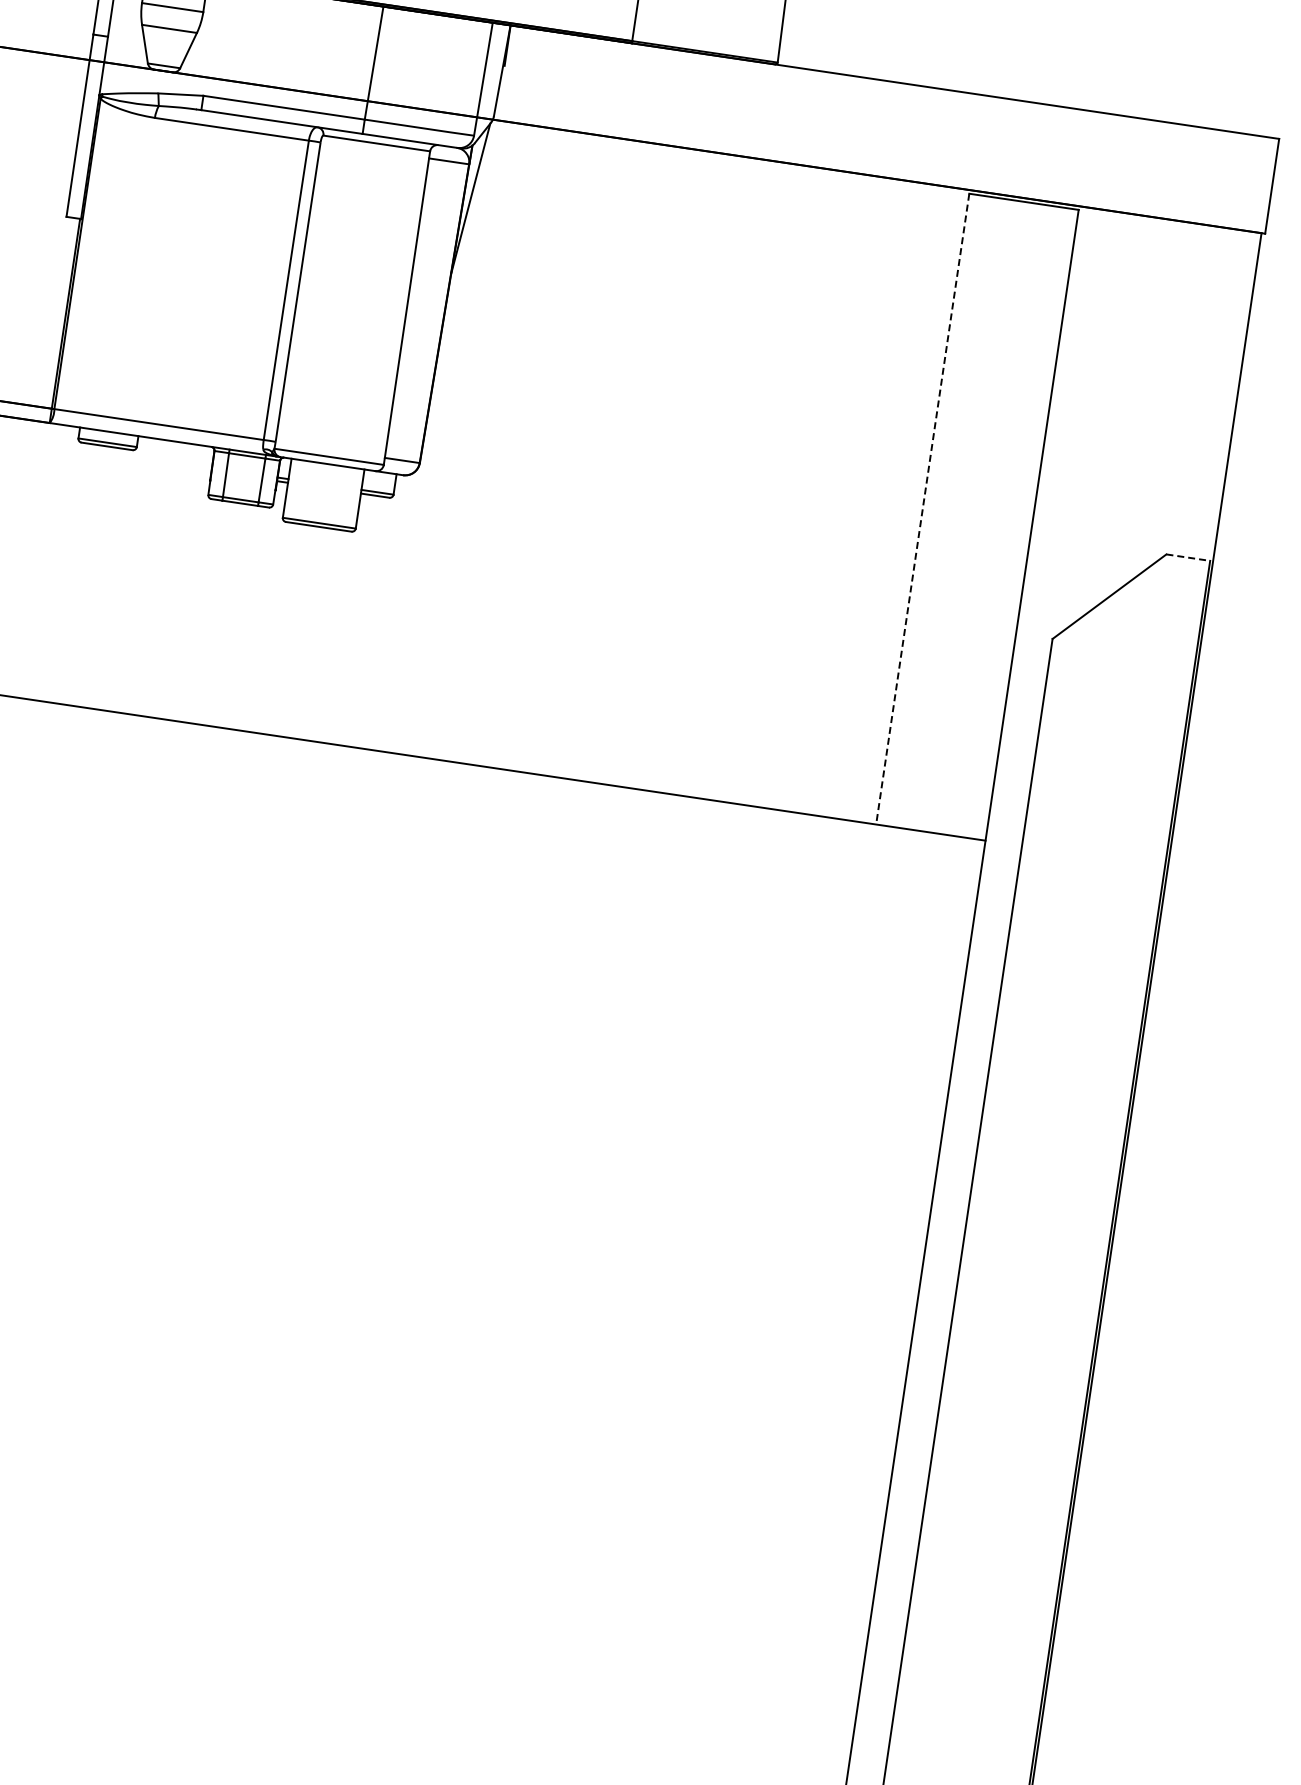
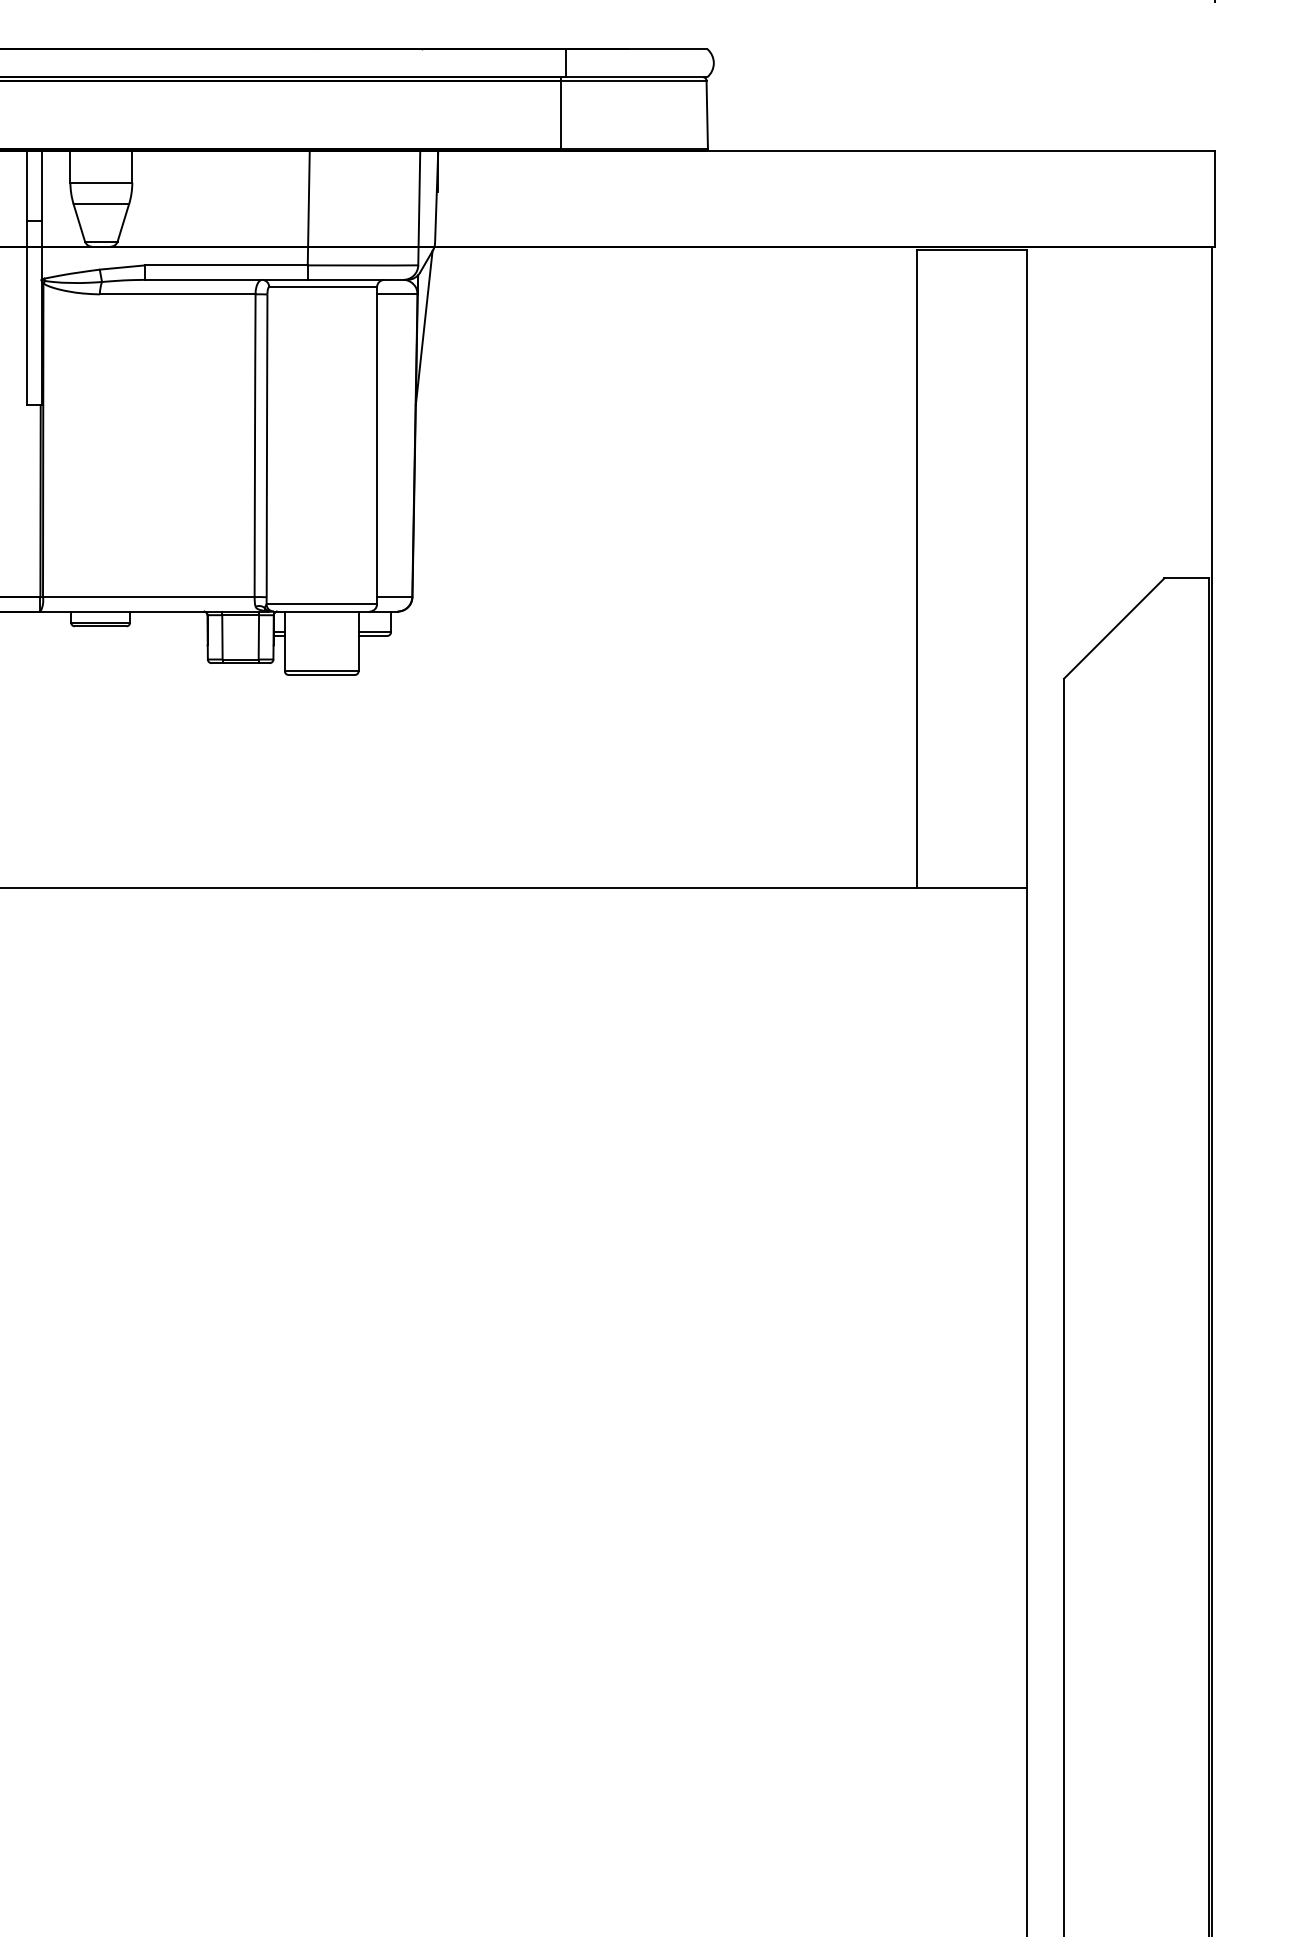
line: (922, 509) -> (916, 569), dashed -> solid
line: (1188, 557) -> (1186, 578), dashed -> solid

